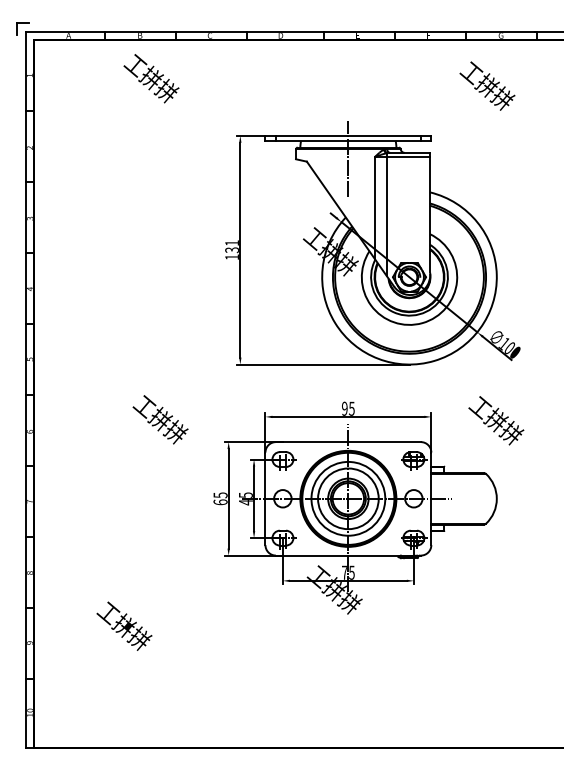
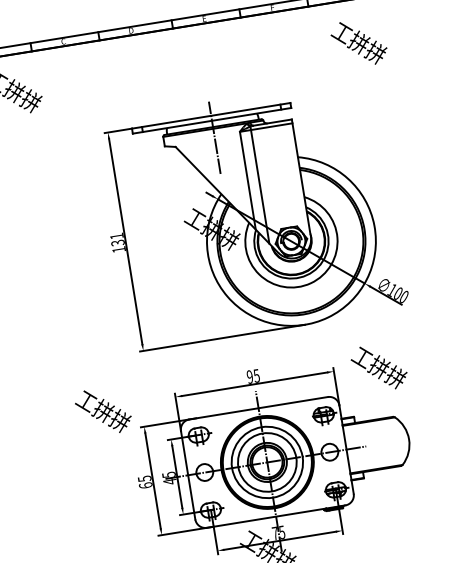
text: (487, 85) -> (359, 42), moved
text: (160, 419) -> (103, 411), moved
text: (496, 420) -> (379, 367), moved

